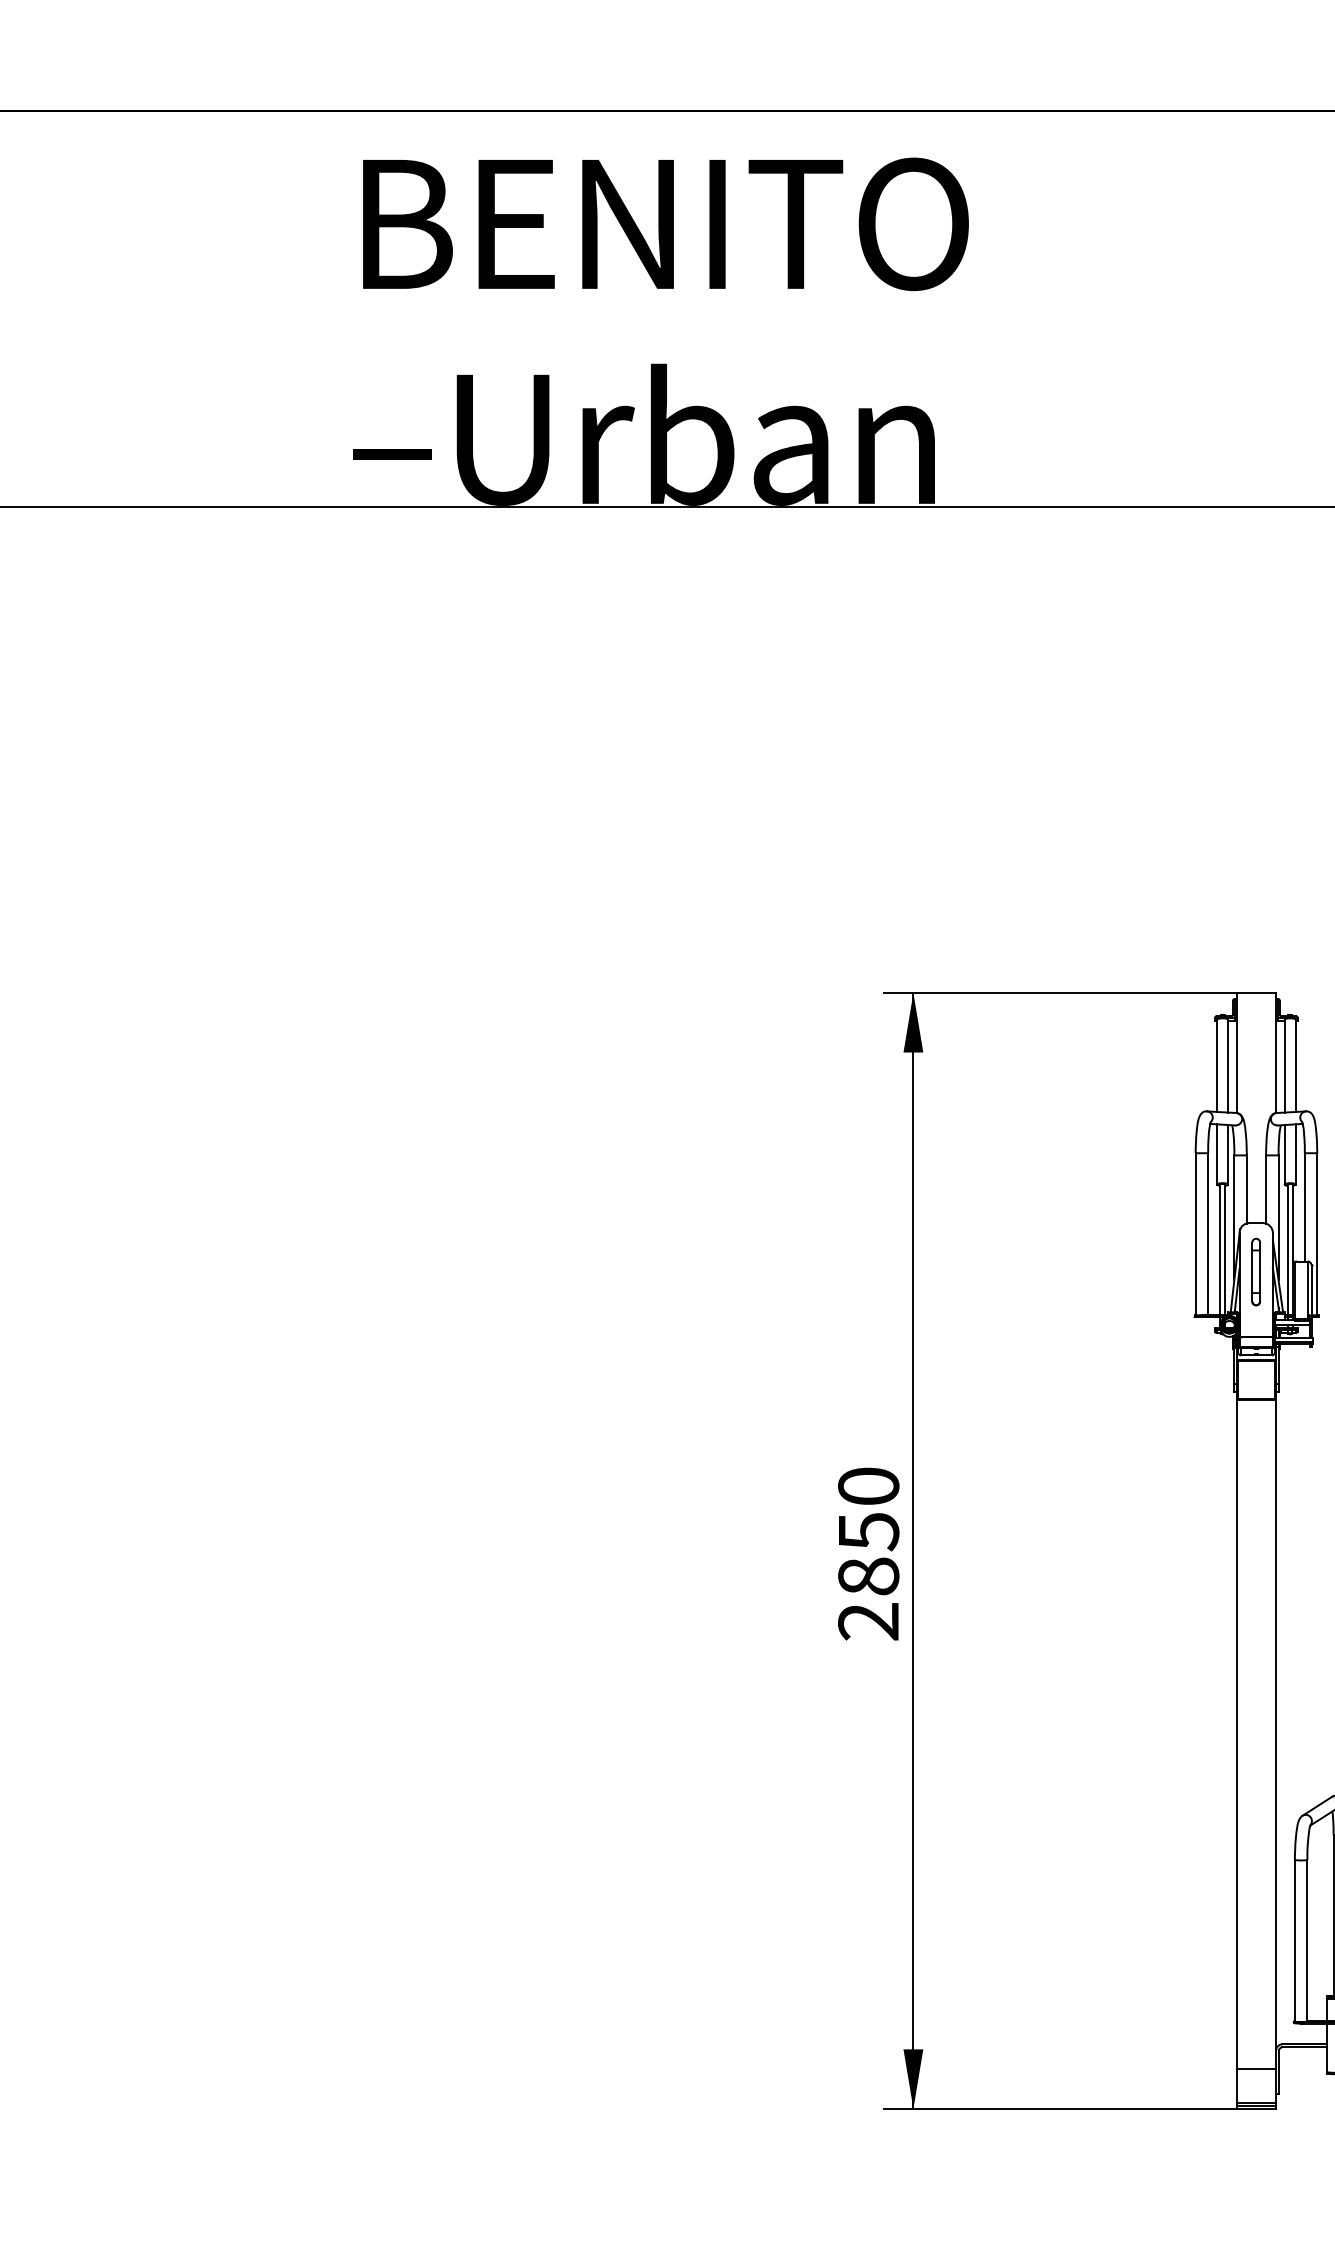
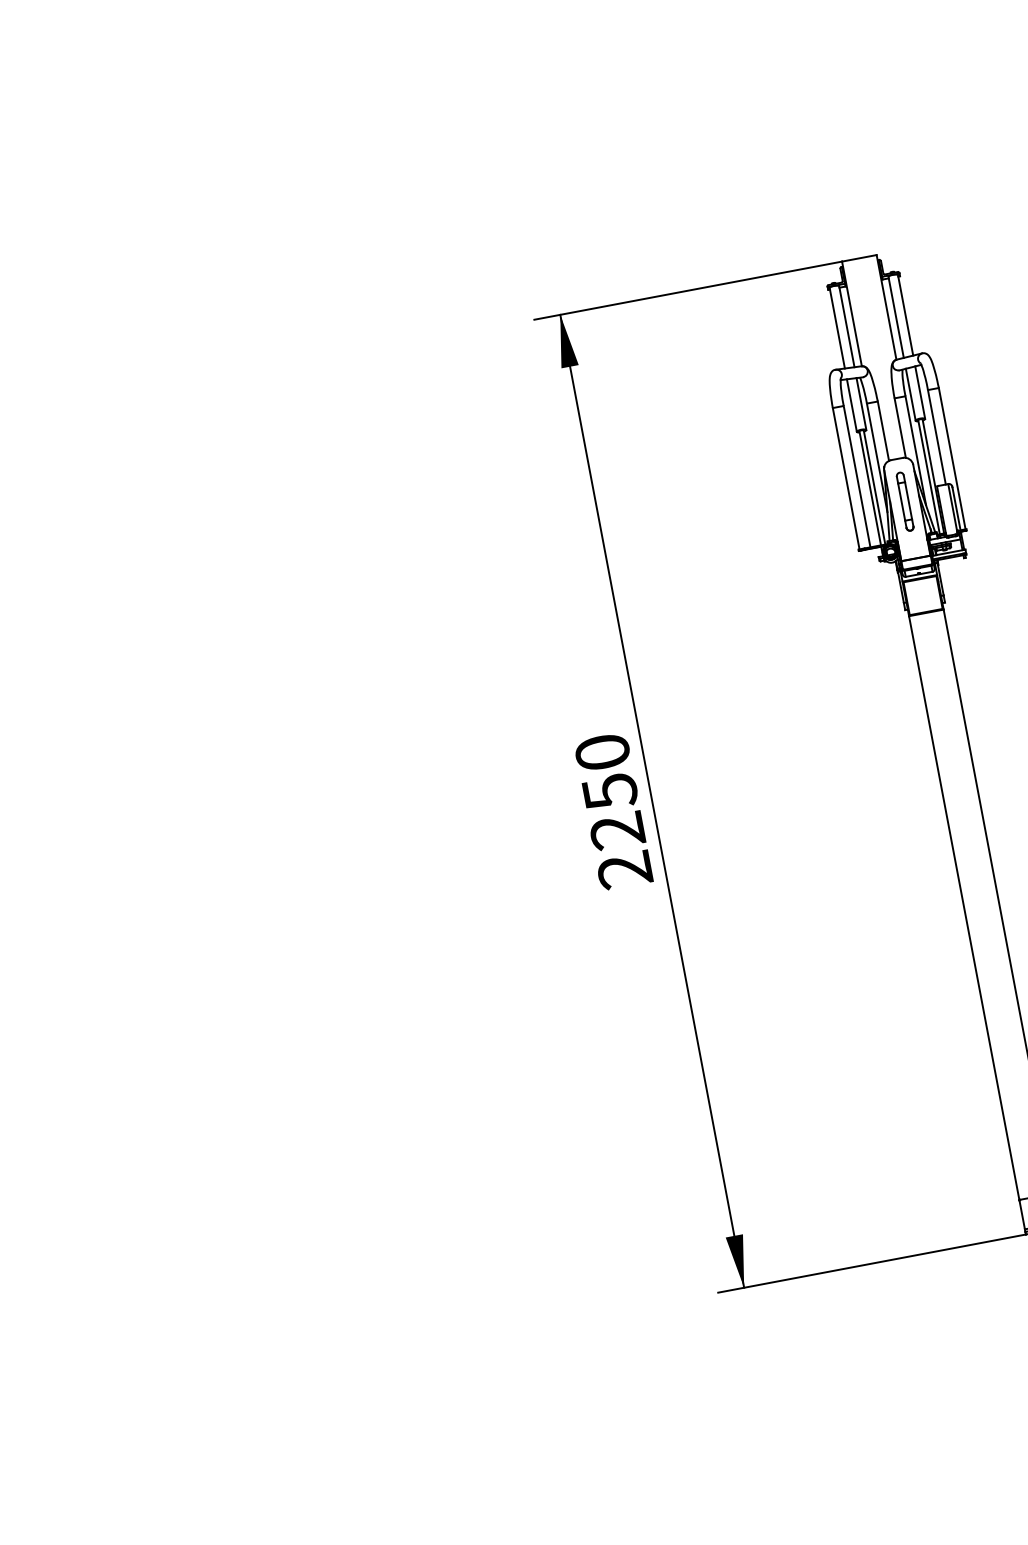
text: (868, 1576) -> (617, 831), 2850 -> 2250

